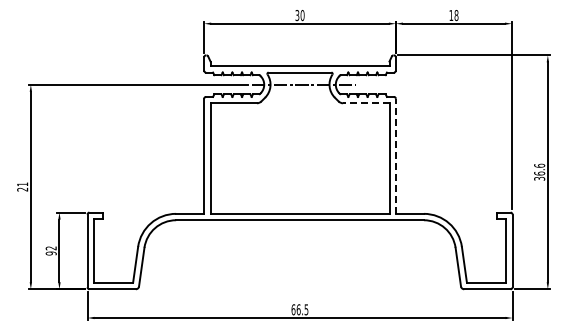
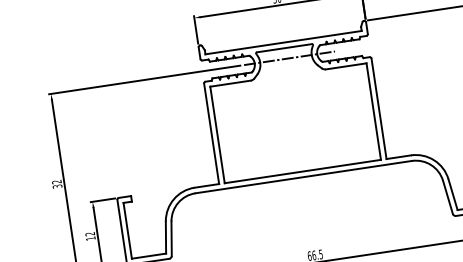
line: (365, 103) -> (345, 66), dashed -> solid
line: (395, 156) -> (378, 109), dashed -> solid
text: (22, 186) -> (56, 183), 21 -> 32
text: (50, 253) -> (90, 238), 92 -> 12

